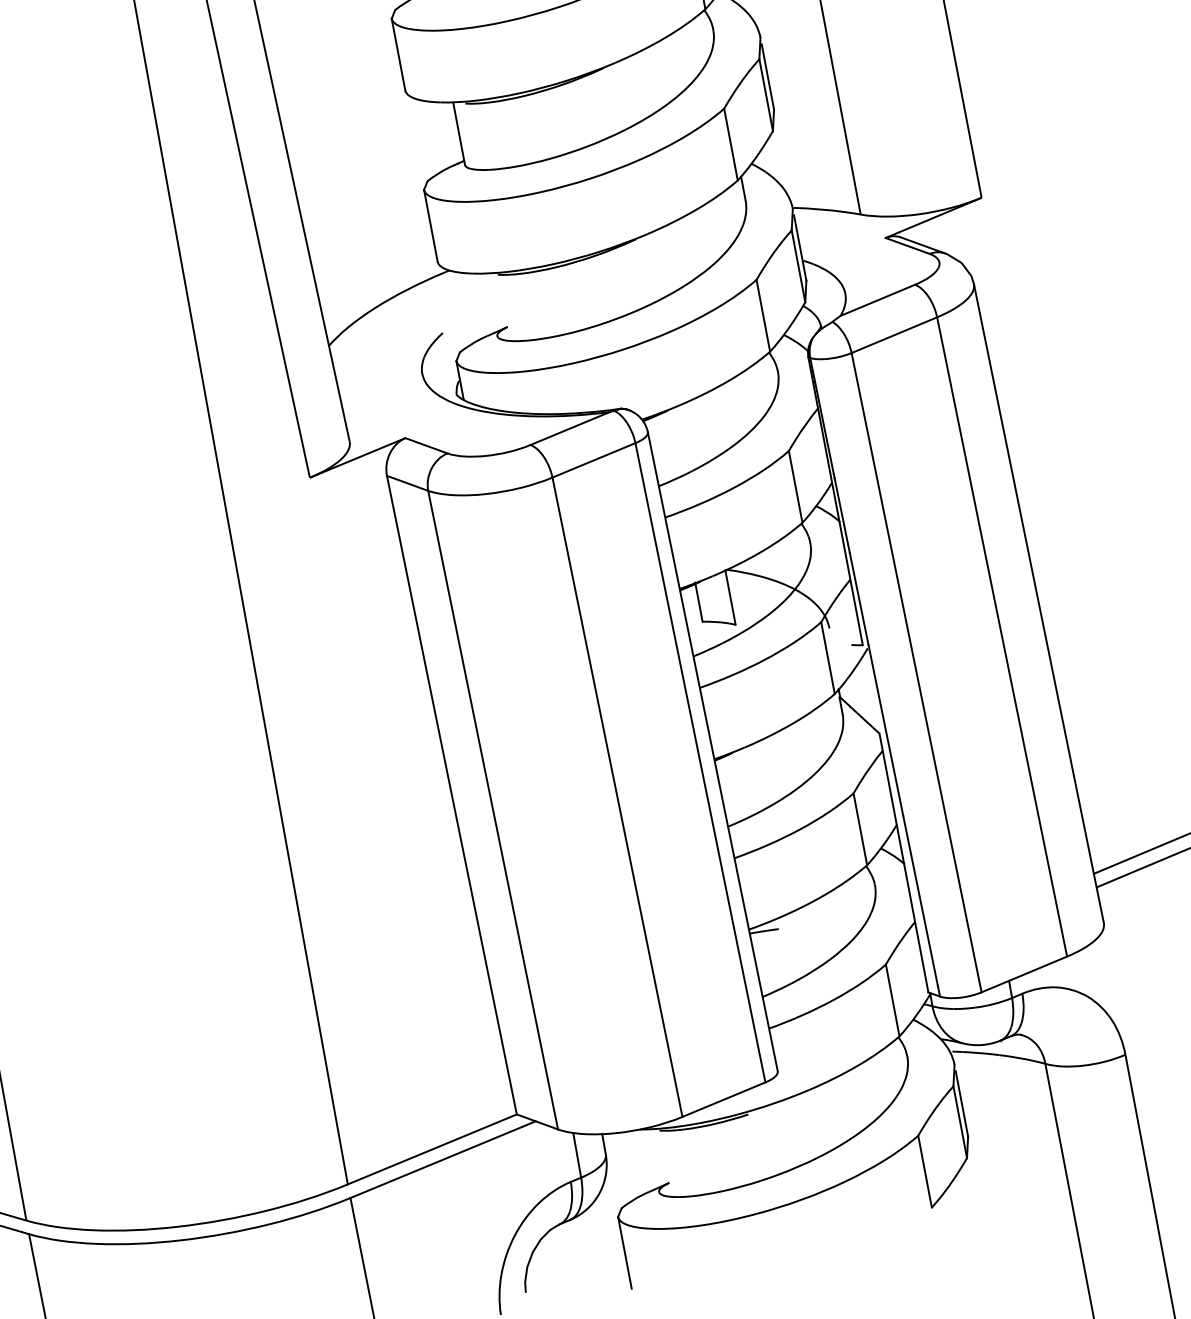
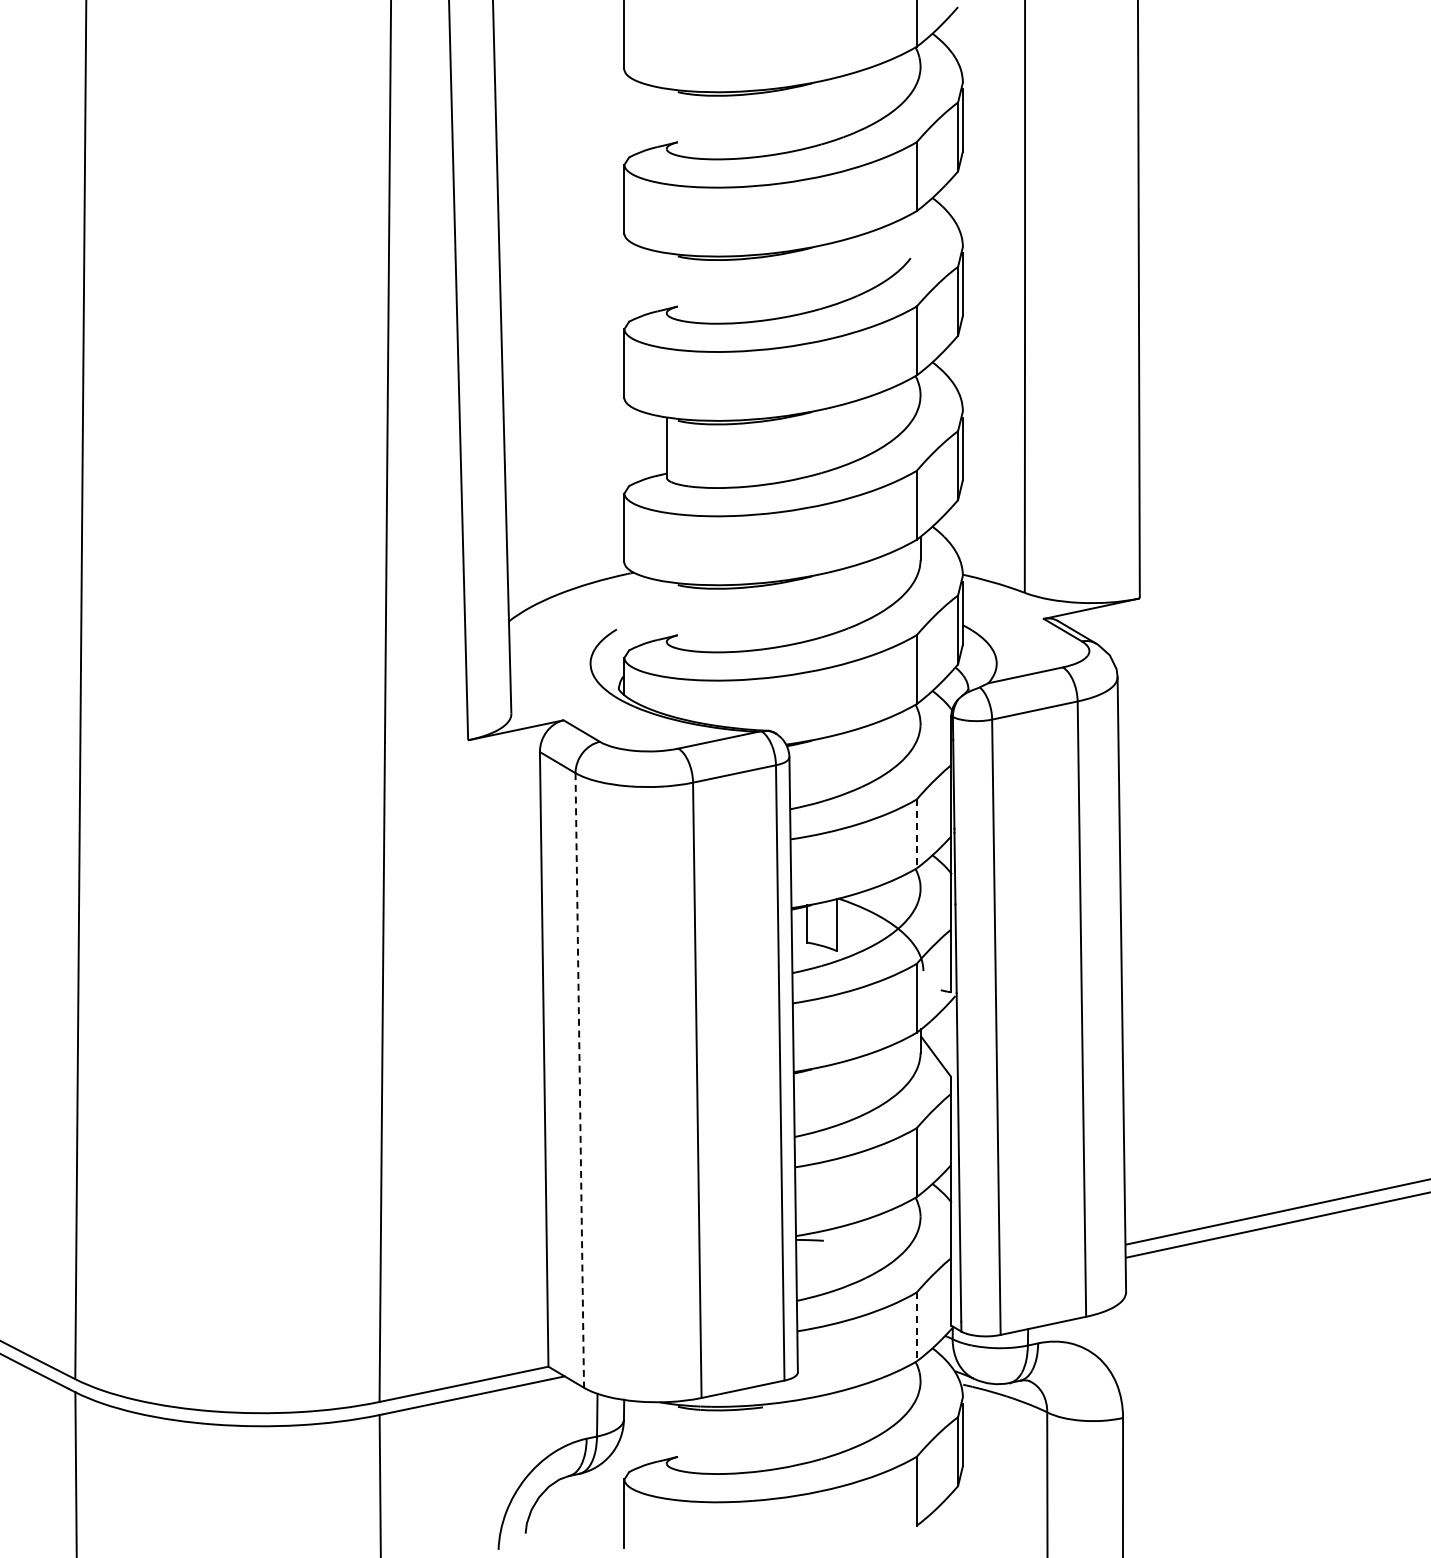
line: (795, 487) -> (916, 834), solid -> dashed
line: (492, 810) -> (579, 1080), solid -> dashed
line: (892, 1001) -> (916, 1327), solid -> dashed

